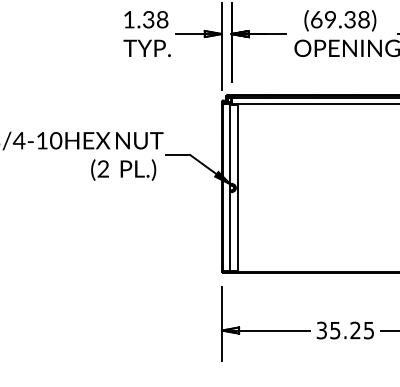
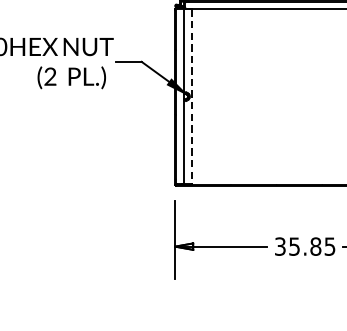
line: (237, 187) -> (191, 96), solid -> dashed
text: (355, 330) -> (315, 246), 35.25 -> 35.85

